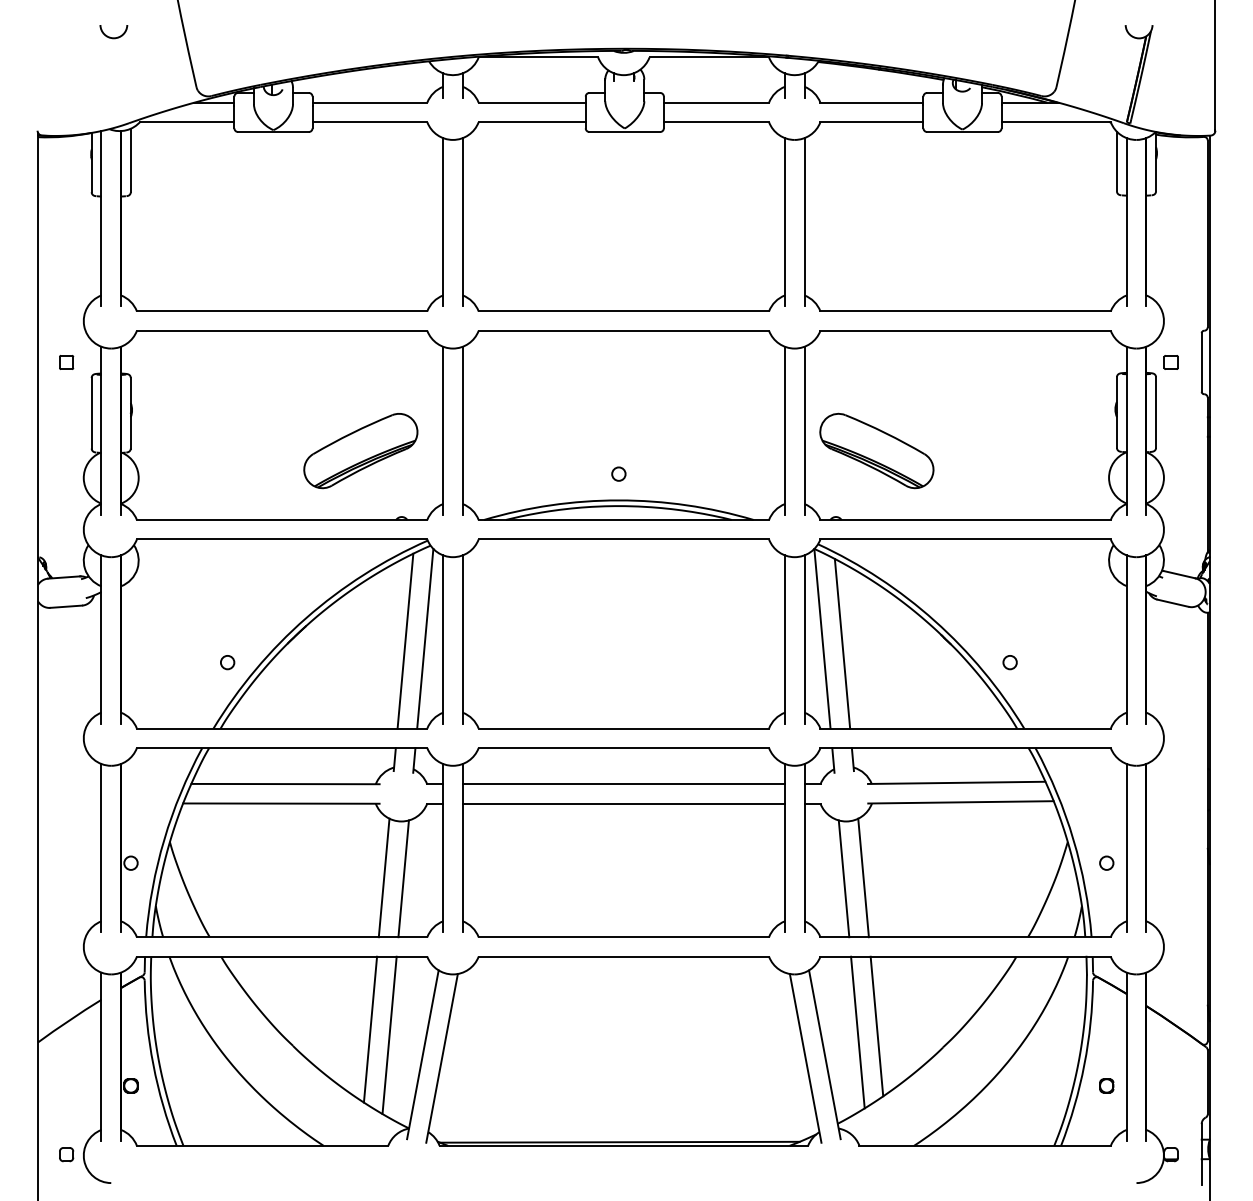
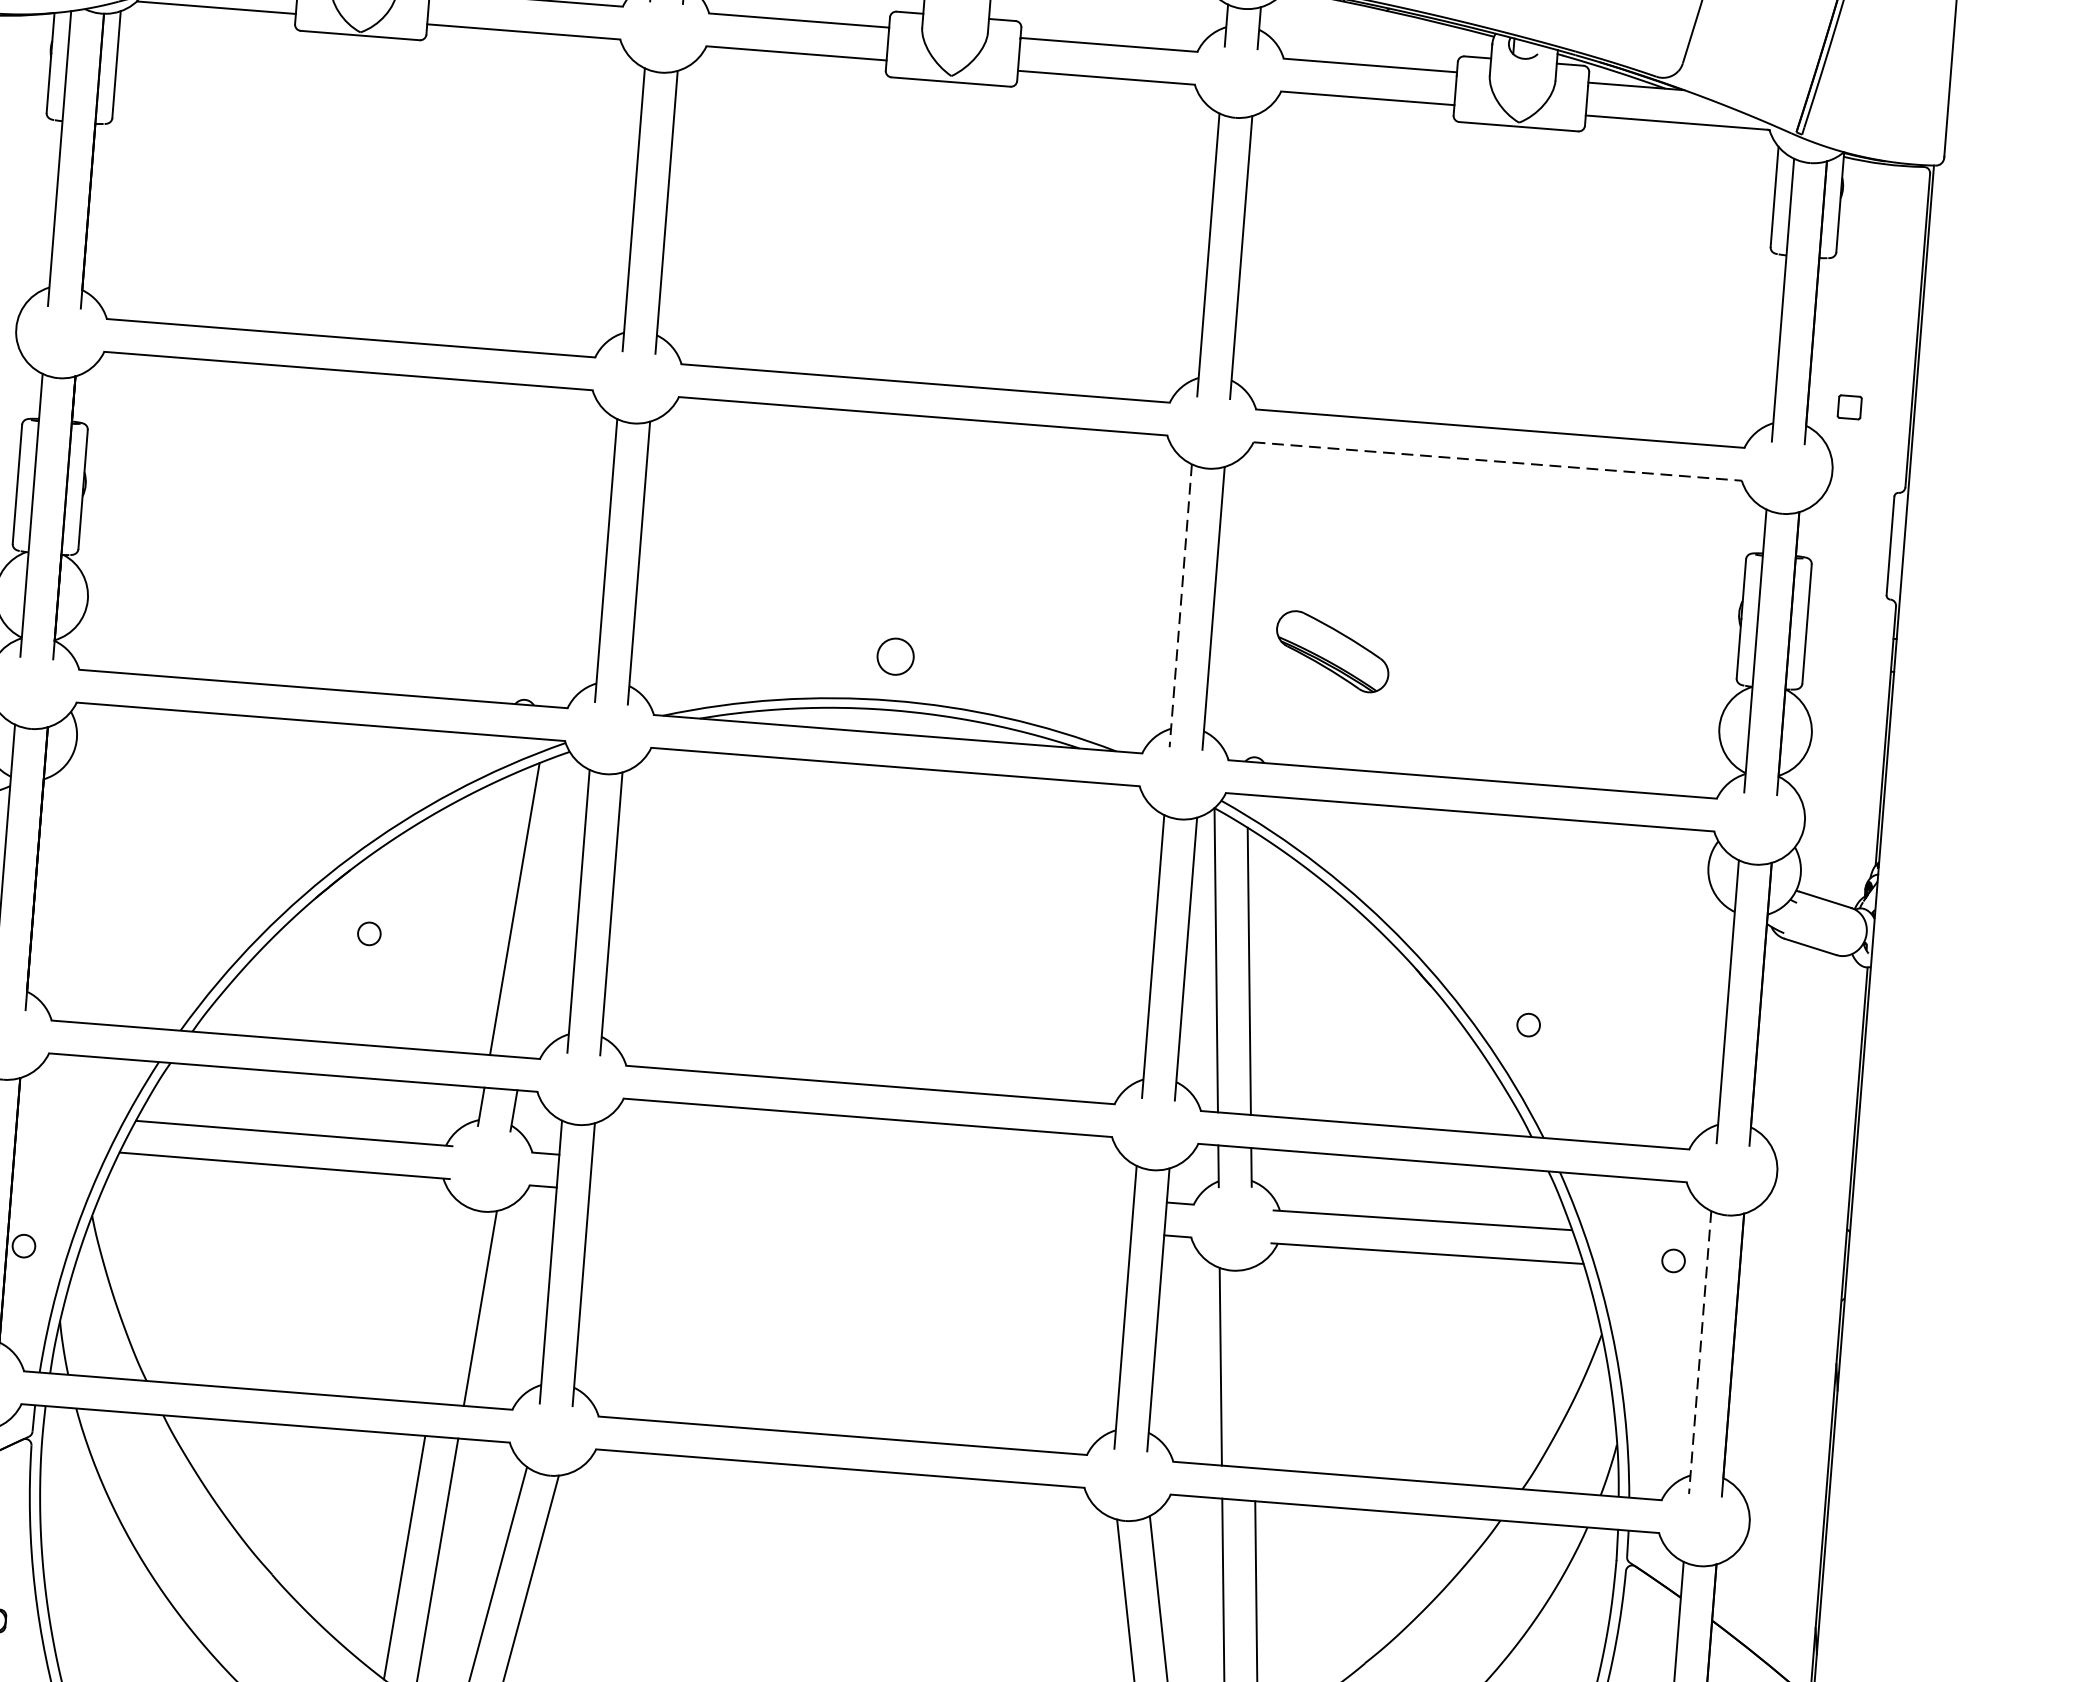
line: (966, 330) -> (1499, 460), solid -> dashed
part: (1170, 362) -> (1848, 407), moved
line: (784, 431) -> (1179, 606), solid -> dashed
part: (876, 450) -> (1332, 650), size x0.6
part: (360, 451) -> (464, 584), removed
circle: (618, 473) -> (895, 655), size x1.6
line: (425, 638) -> (548, 907), removed
circle: (227, 662) -> (369, 933), moved
line: (623, 784) -> (862, 1178), removed
line: (623, 803) -> (859, 1210), removed
line: (1126, 848) -> (1699, 1353), solid -> dashed
circle: (1106, 862) -> (1673, 1259), moved
line: (383, 877) -> (446, 1303), removed
line: (863, 877) -> (1253, 1367), removed

